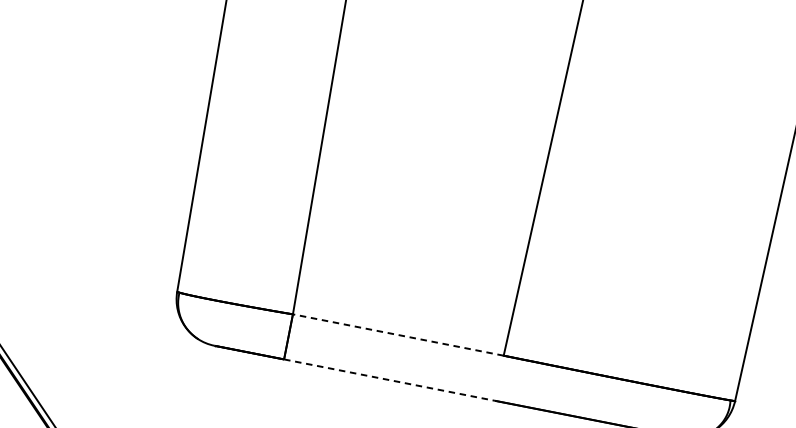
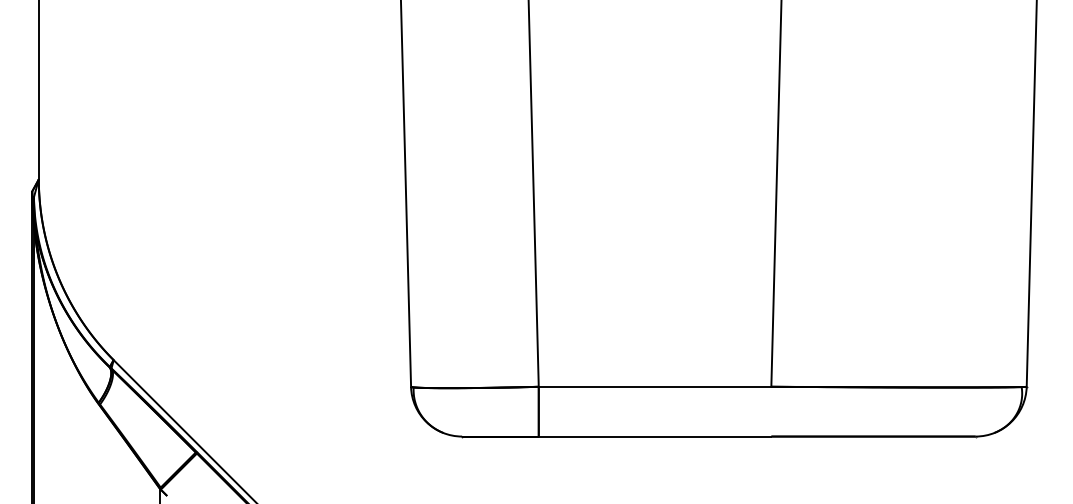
line: (397, 334) -> (654, 386), dashed -> solid
line: (389, 380) -> (655, 436), dashed -> solid

